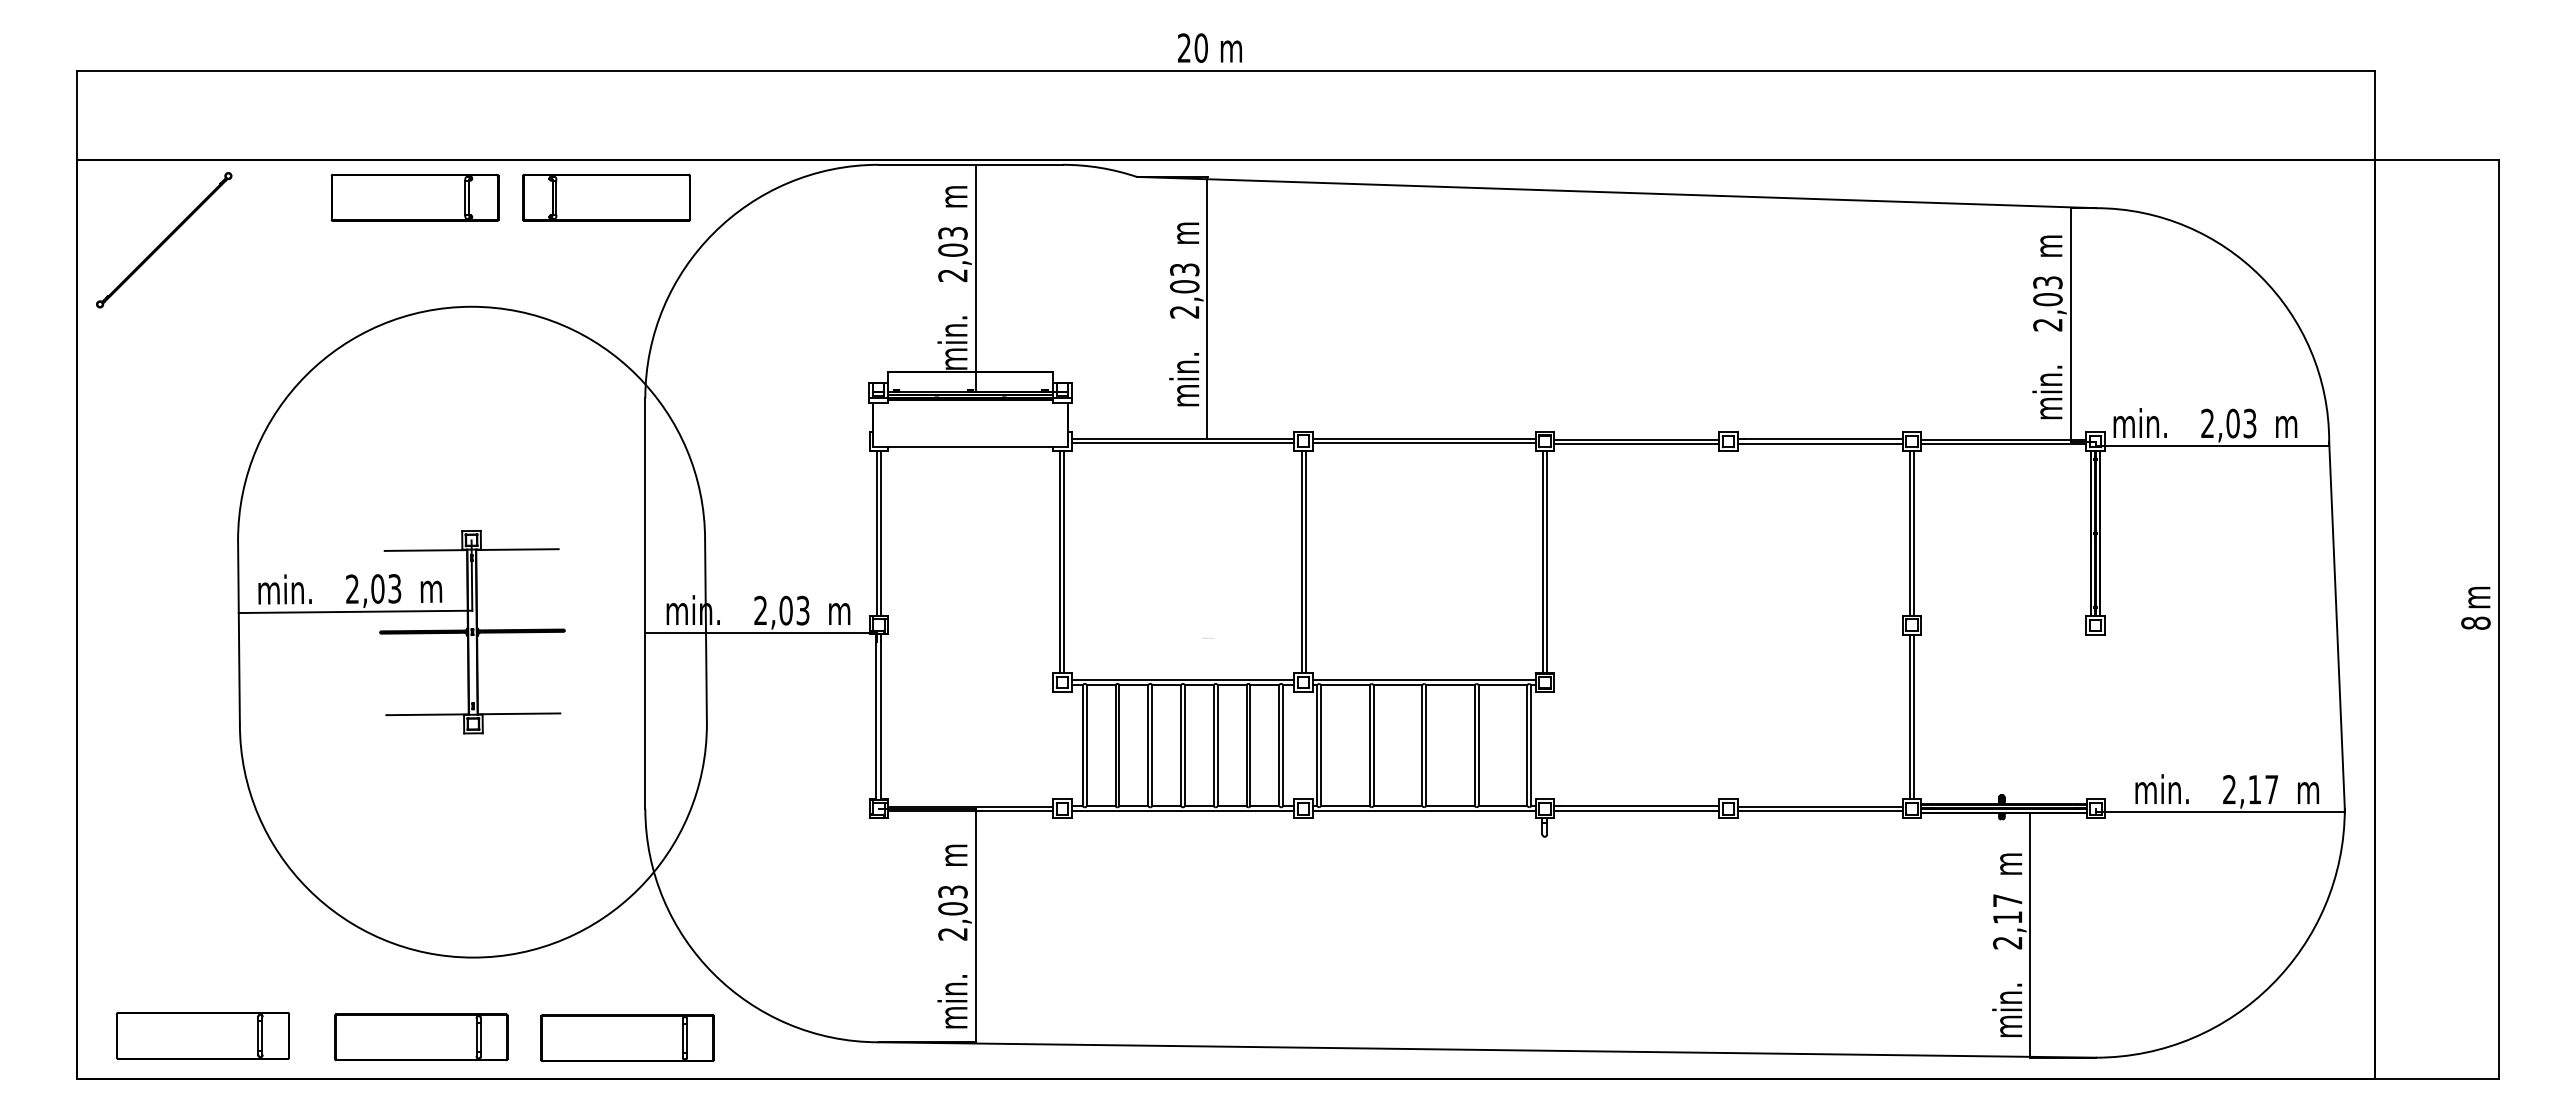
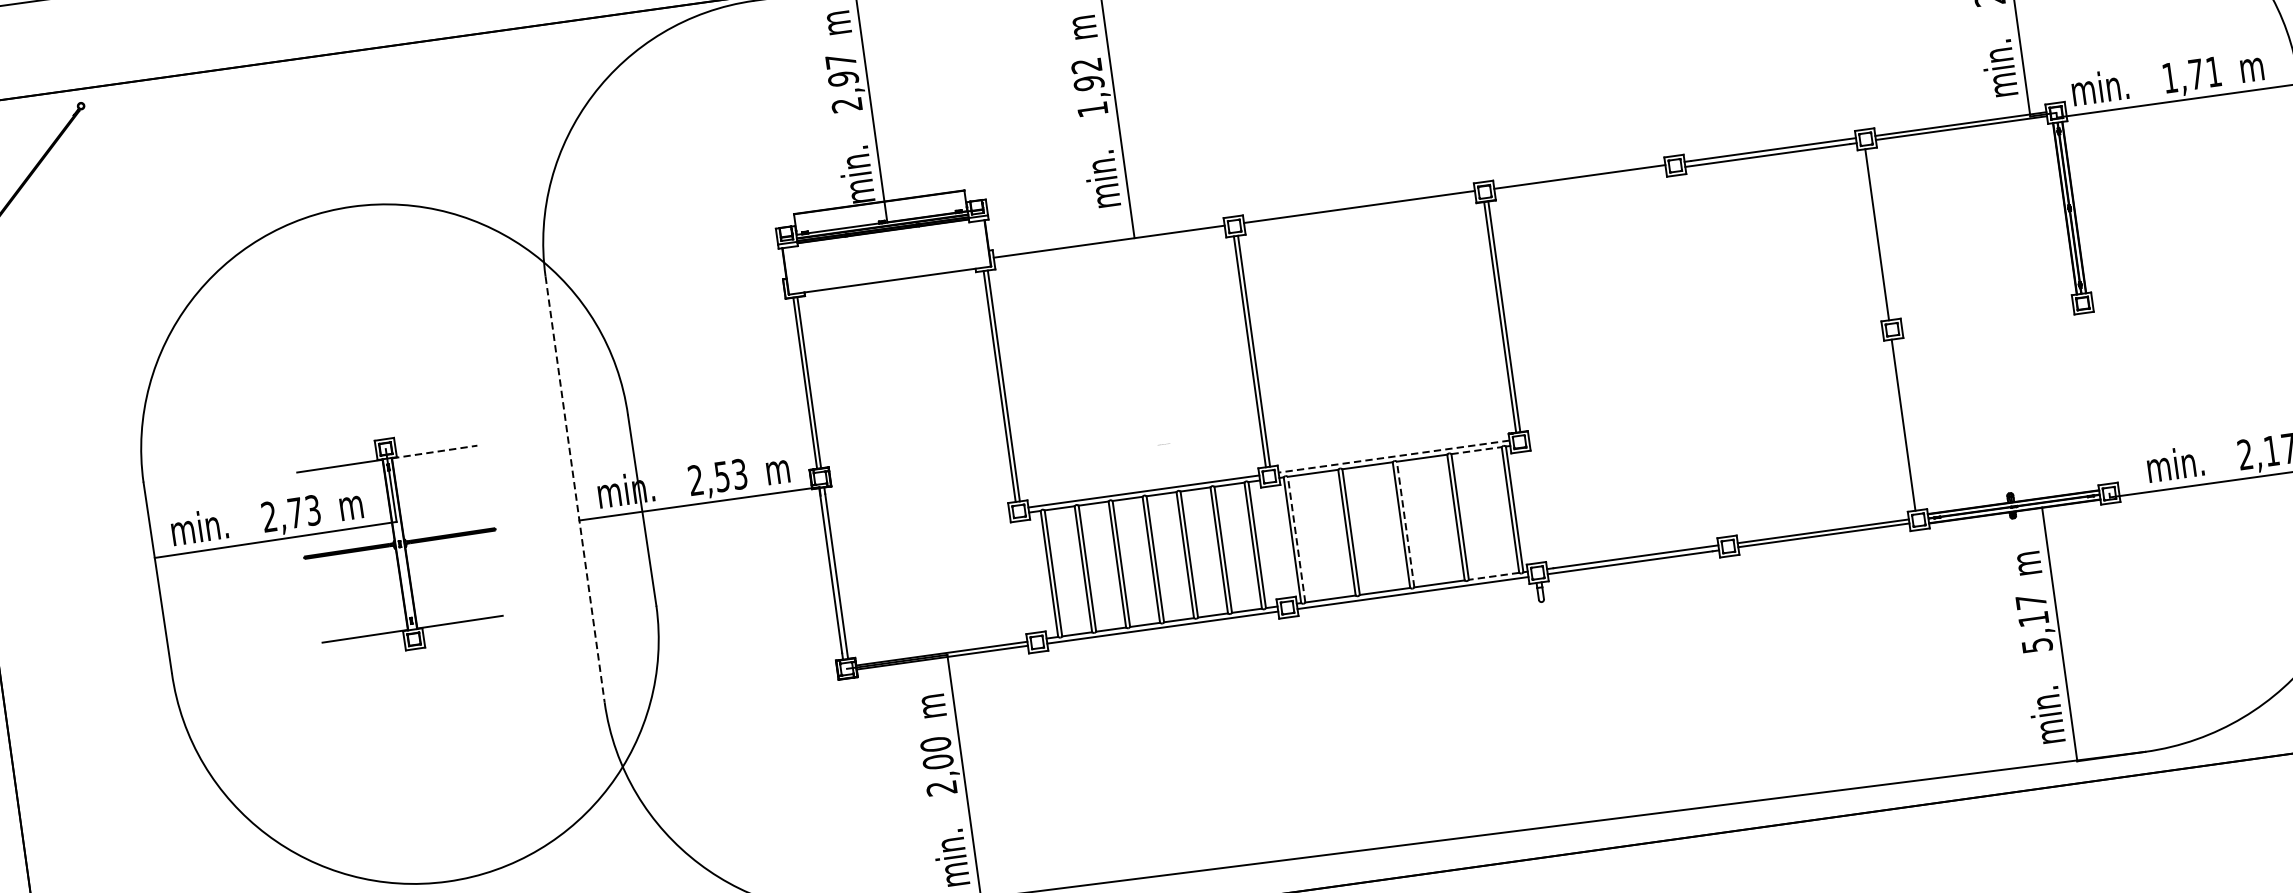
part: (414, 197) -> (277, 101), removed
part: (606, 197) -> (476, 73), removed
text: (952, 241) -> (841, 69), 2,03 -> 2,97
text: (1184, 290) -> (1089, 87), 2,03 -> 1,92
text: (2228, 423) -> (2191, 74), 2,03 -> 1,71
line: (1182, 443) -> (1109, 246), removed
line: (1423, 443) -> (1359, 211), removed
line: (1636, 443) -> (1580, 180), removed
line: (1914, 532) -> (1881, 233), removed
line: (517, 549) -> (434, 451), solid -> dashed
text: (377, 588) -> (295, 512), 2,03 -> 2,73
line: (645, 604) -> (575, 490), solid -> dashed
text: (785, 610) -> (721, 476), 2,03 -> 2,53
line: (1423, 679) -> (1393, 456), solid -> dashed
line: (1503, 685) -> (1477, 451), solid -> dashed
line: (1914, 716) -> (1907, 424), removed
line: (1321, 745) -> (1297, 539), solid -> dashed
line: (1426, 745) -> (1405, 524), solid -> dashed
line: (1502, 806) -> (1493, 576), solid -> dashed
text: (952, 891) -> (935, 744), 2,03 -> 2,00
text: (2007, 942) -> (2036, 645), 2,17 -> 5,17

